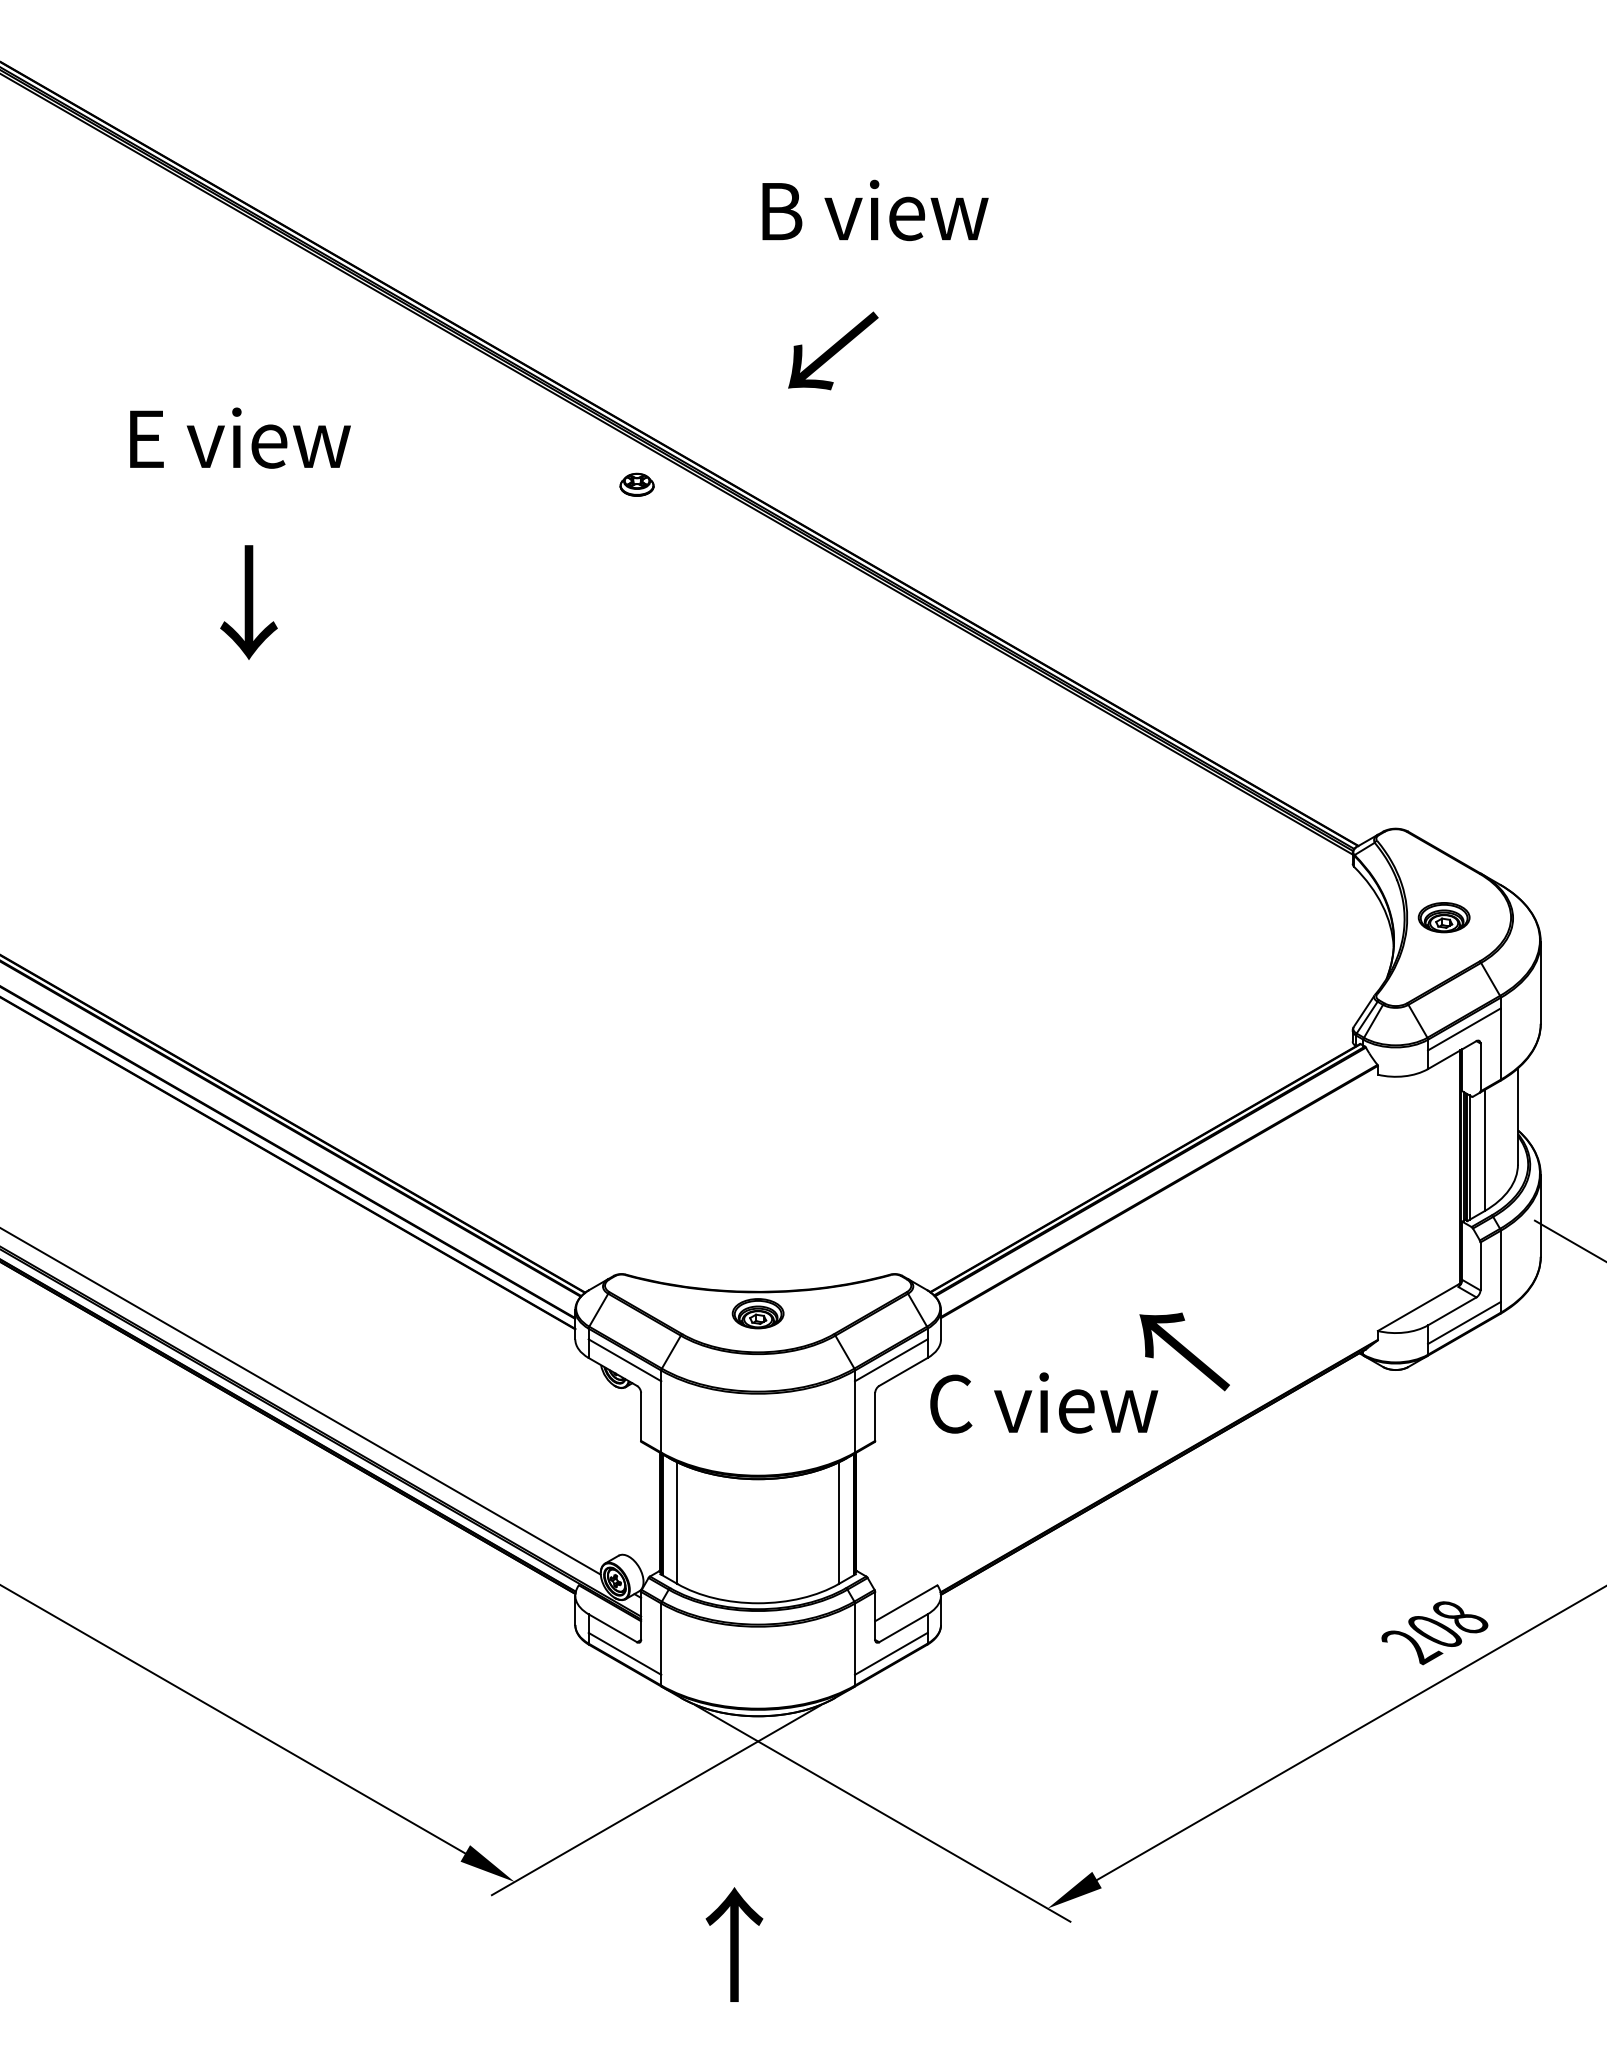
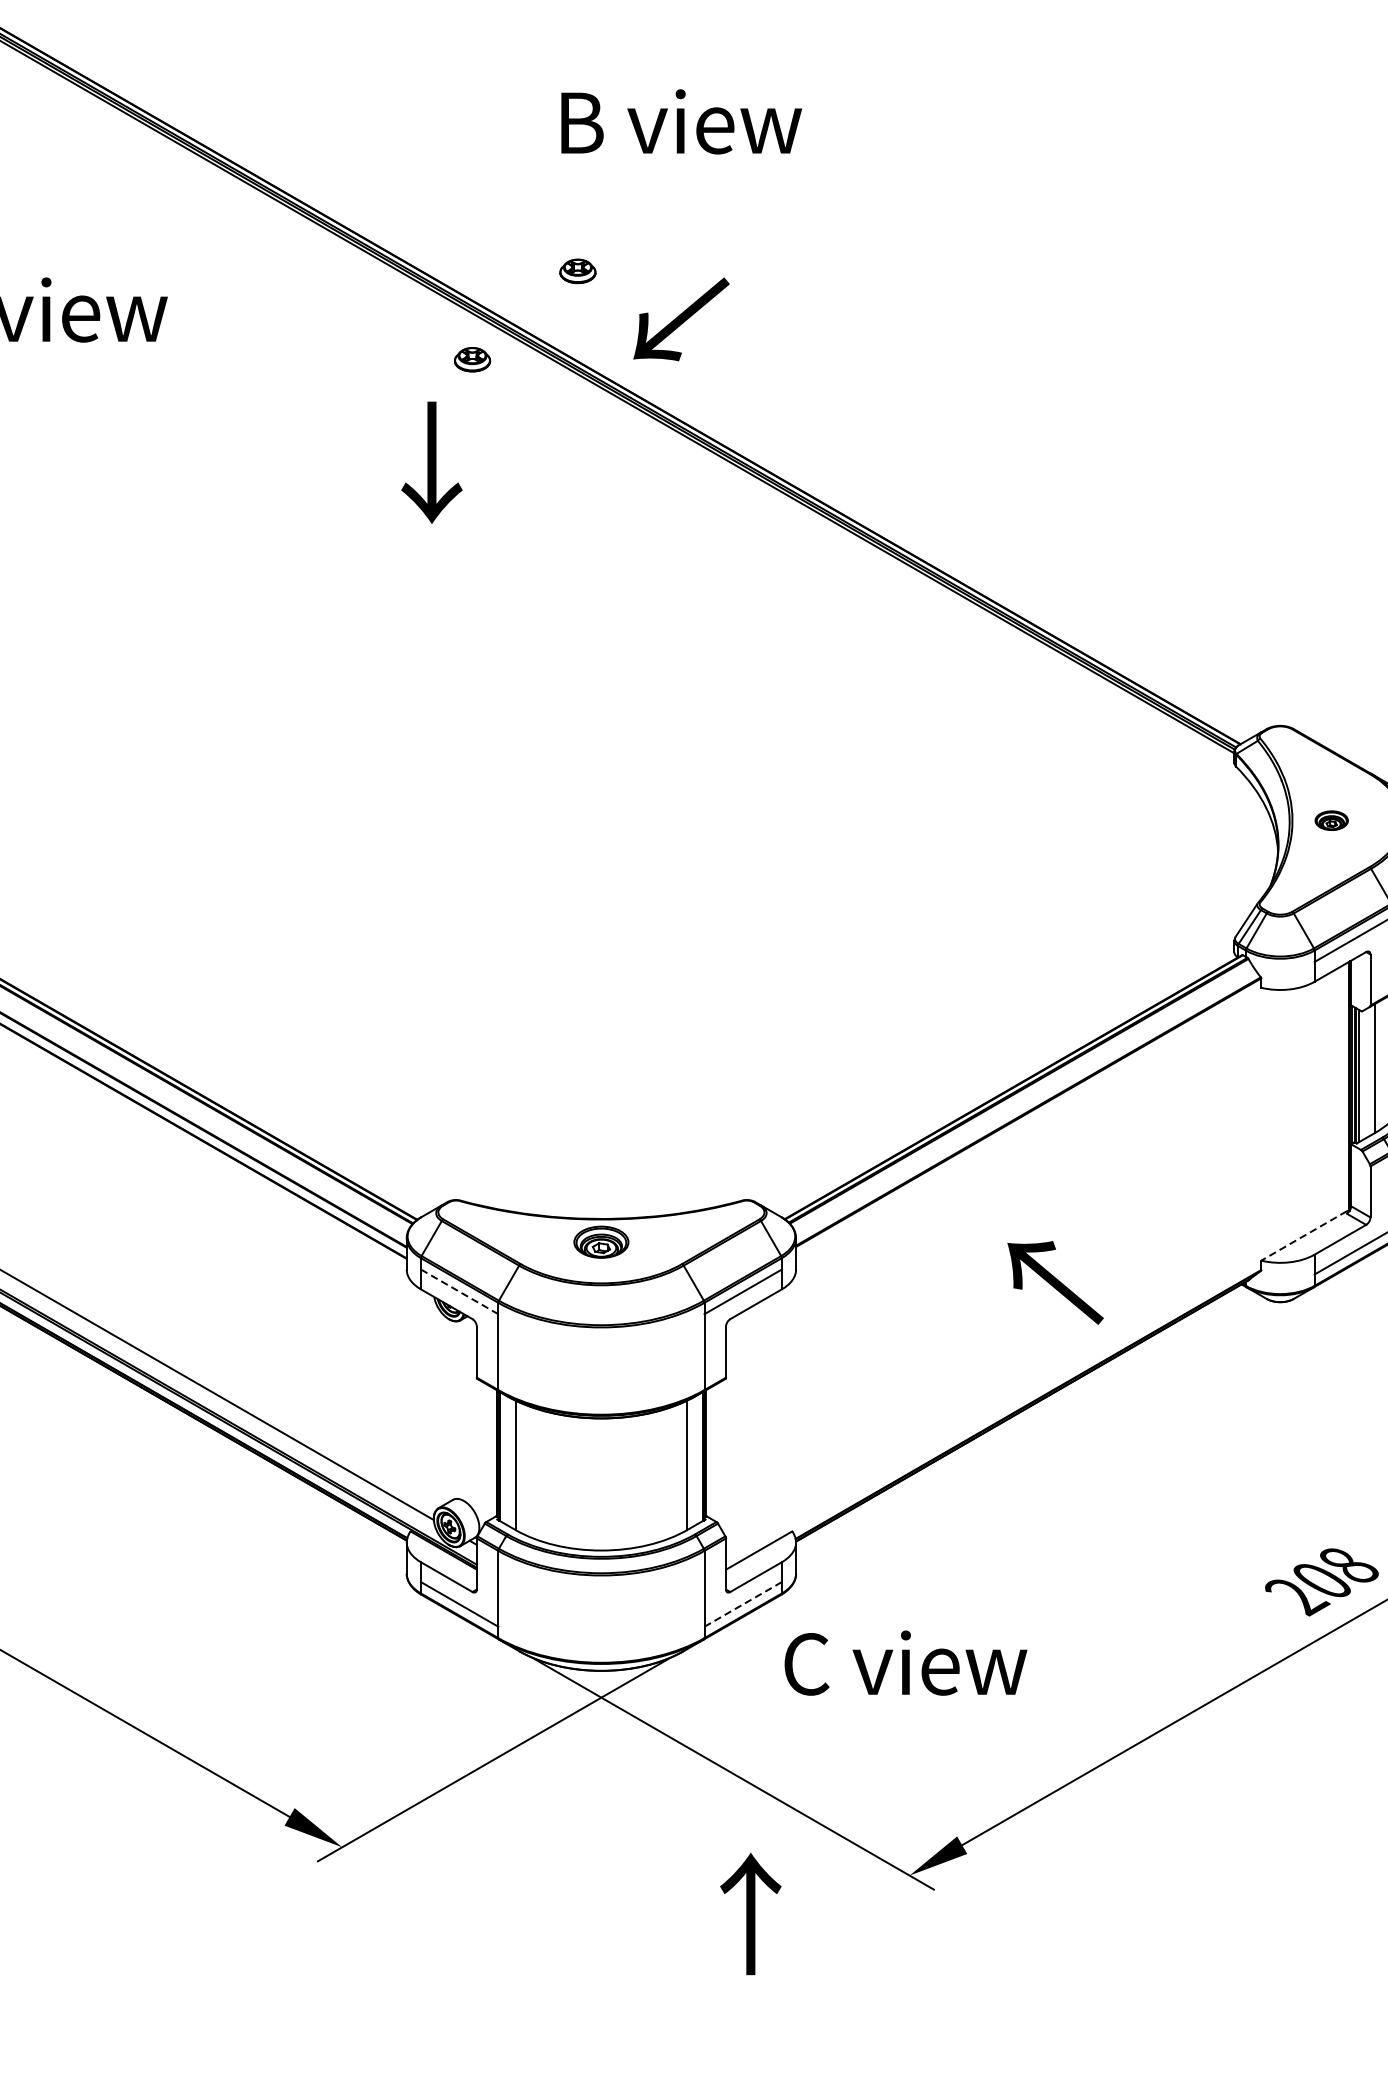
text: (875, 210) -> (681, 121), moved
text: (833, 350) -> (681, 318), moved
part: (735, 401) -> (577, 271), added
text: (248, 602) -> (431, 462), moved
part: (1443, 917) -> (1331, 820), size x0.6
line: (1417, 1308) -> (1303, 1236), solid -> dashed
line: (624, 1360) -> (459, 1292), solid -> dashed
text: (1044, 1402) -> (906, 1662), moved
line: (891, 1653) -> (743, 1604), solid -> dashed
text: (734, 1944) -> (750, 1913), moved

